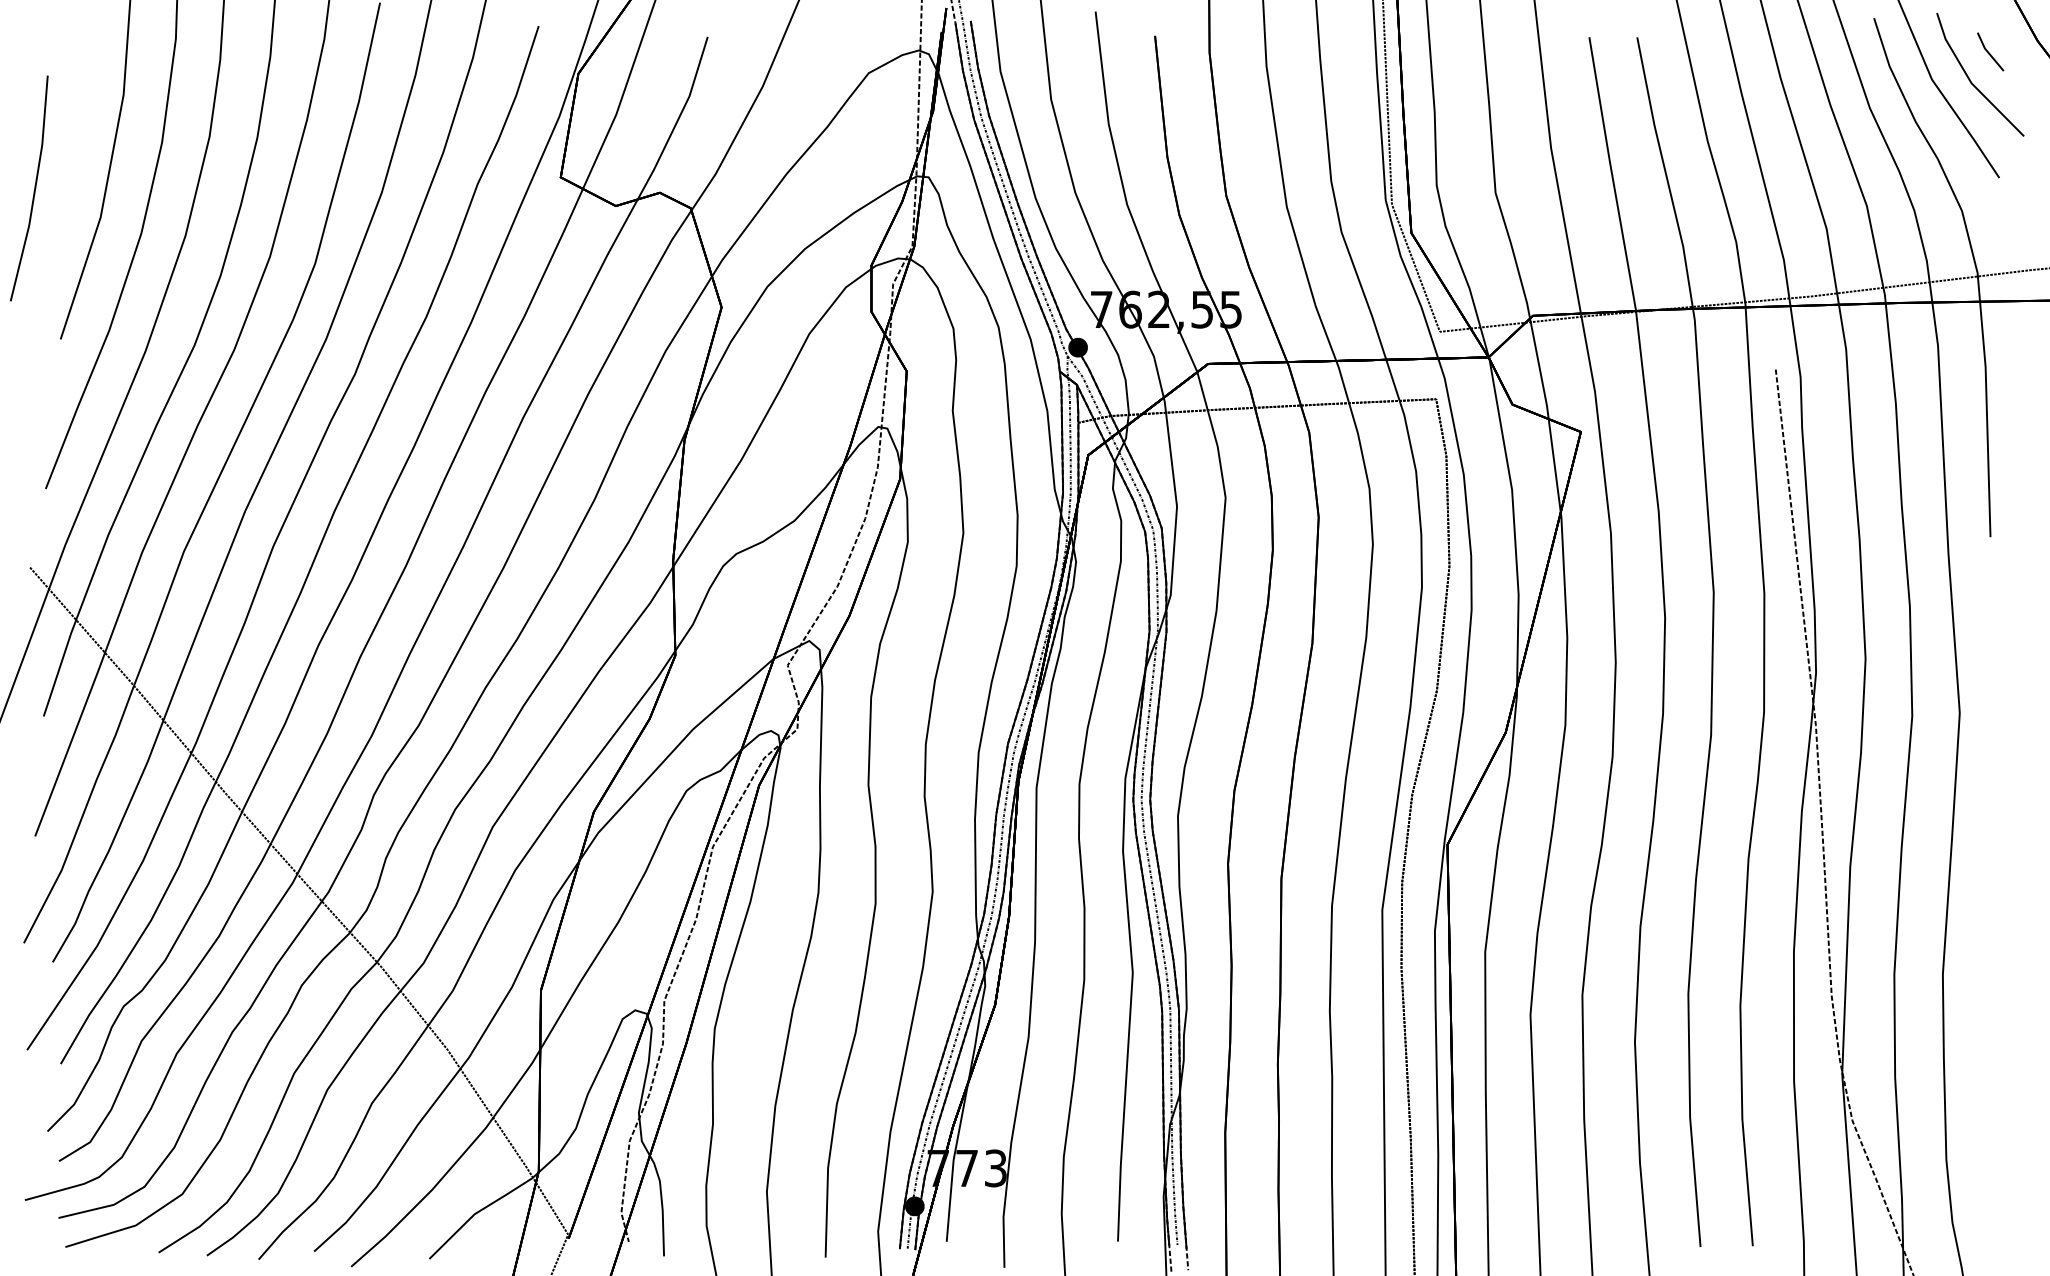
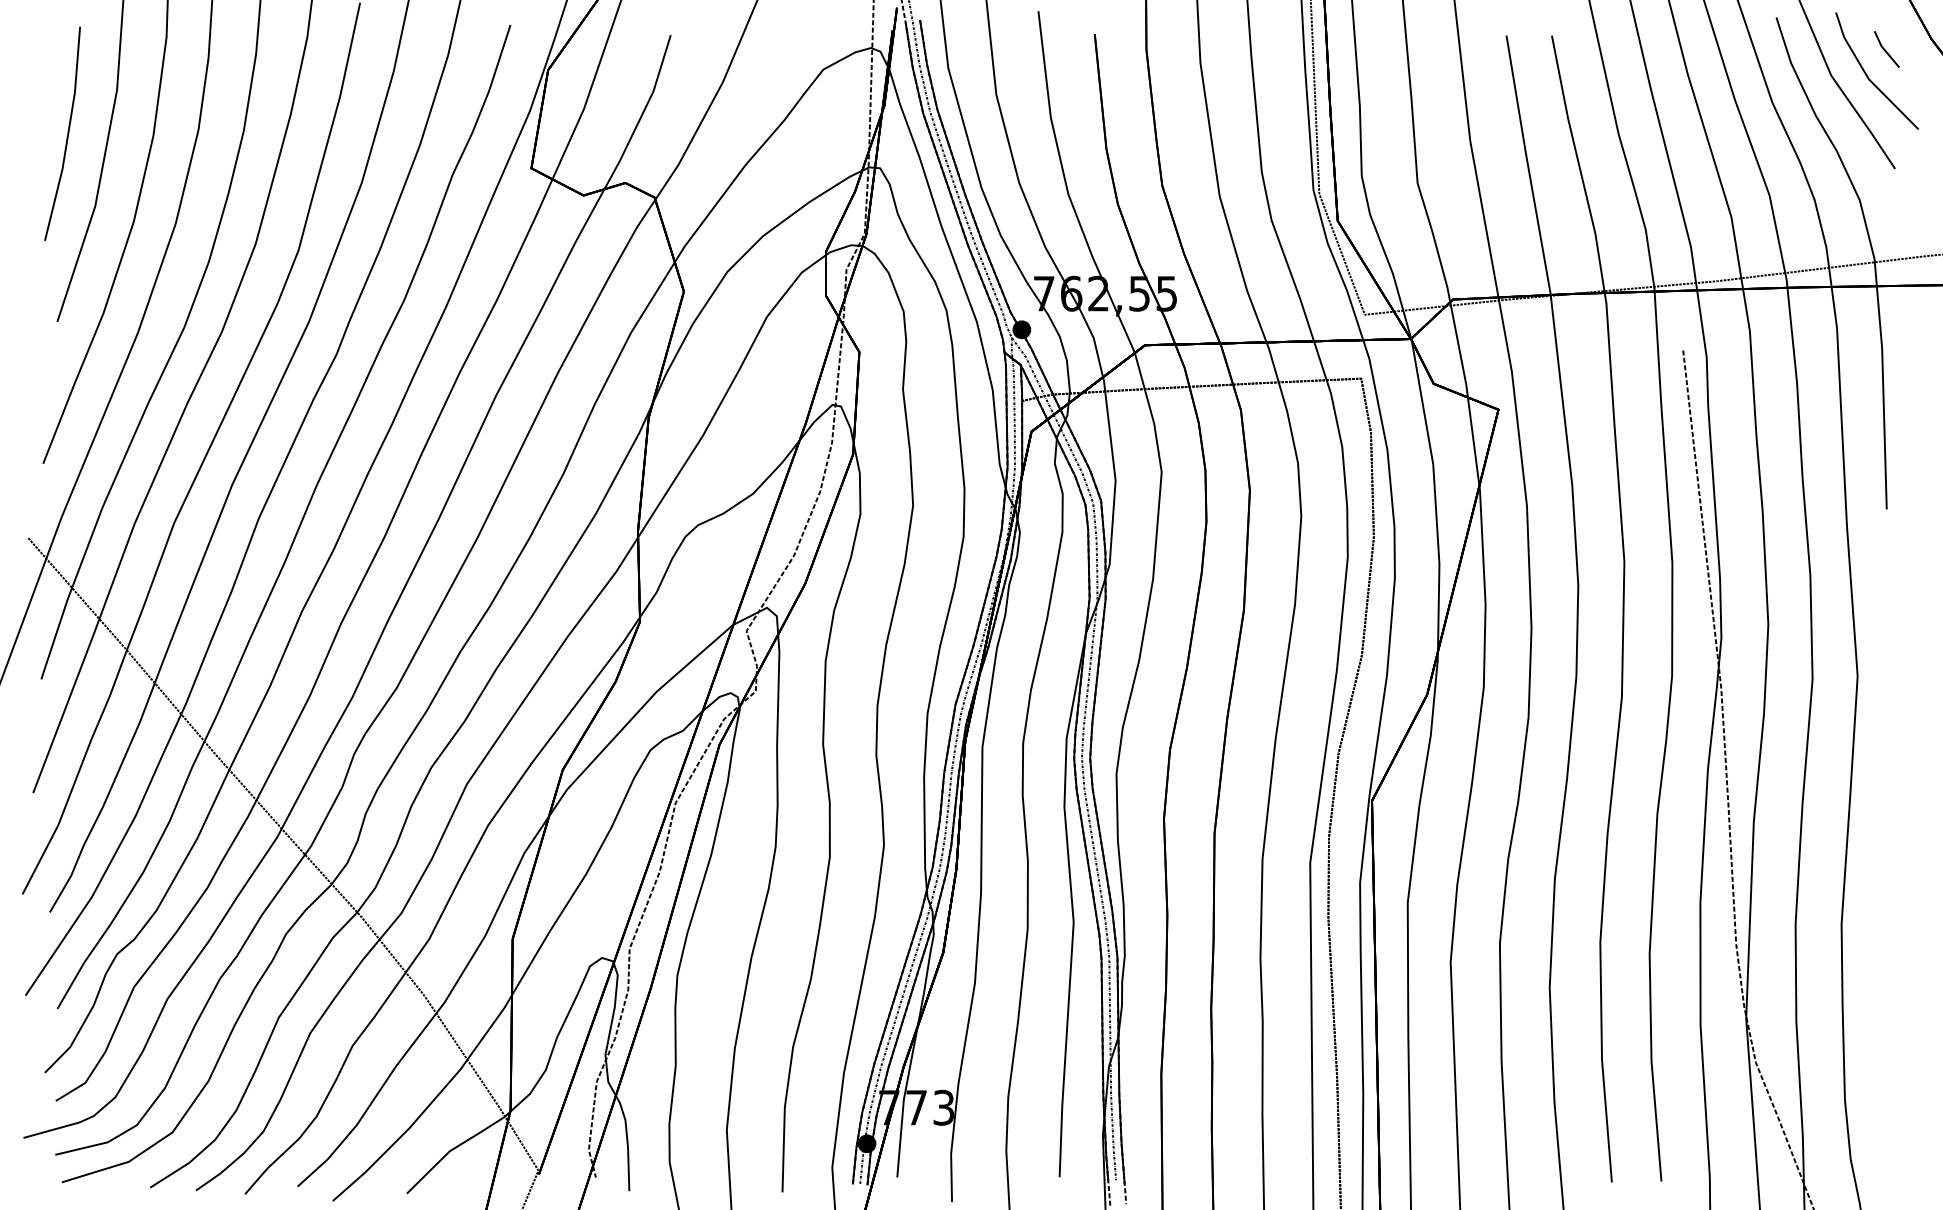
line: (34, 188) -> (67, 133), moved

